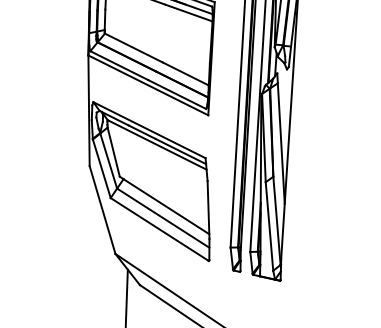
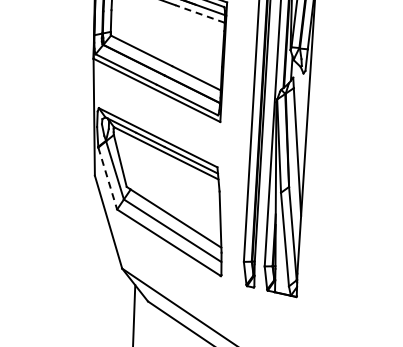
line: (188, 12) -> (199, 13), solid -> dashed
line: (101, 169) -> (107, 179), solid -> dashed

